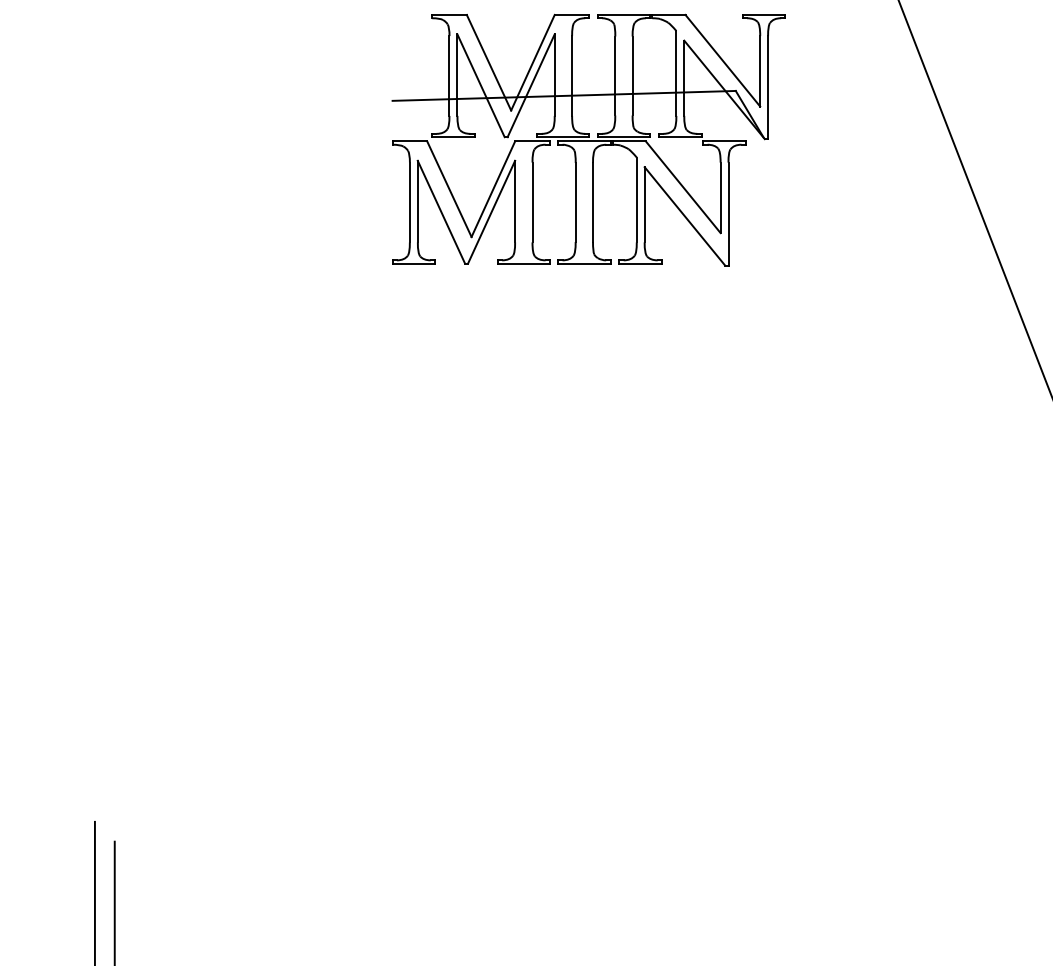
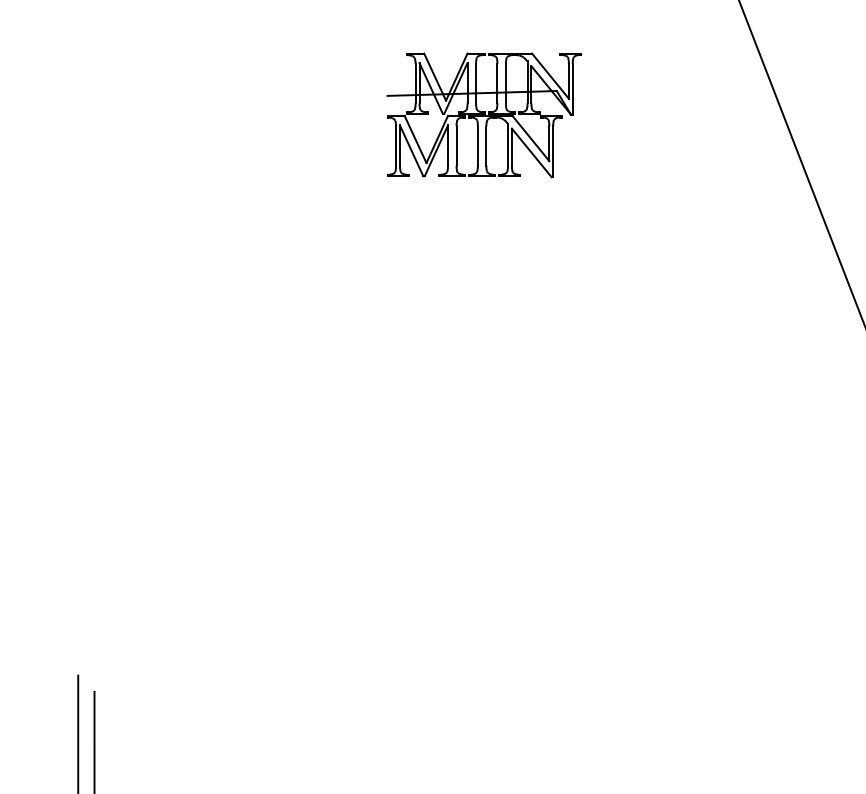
part: (589, 140) -> (484, 115), size x0.6

